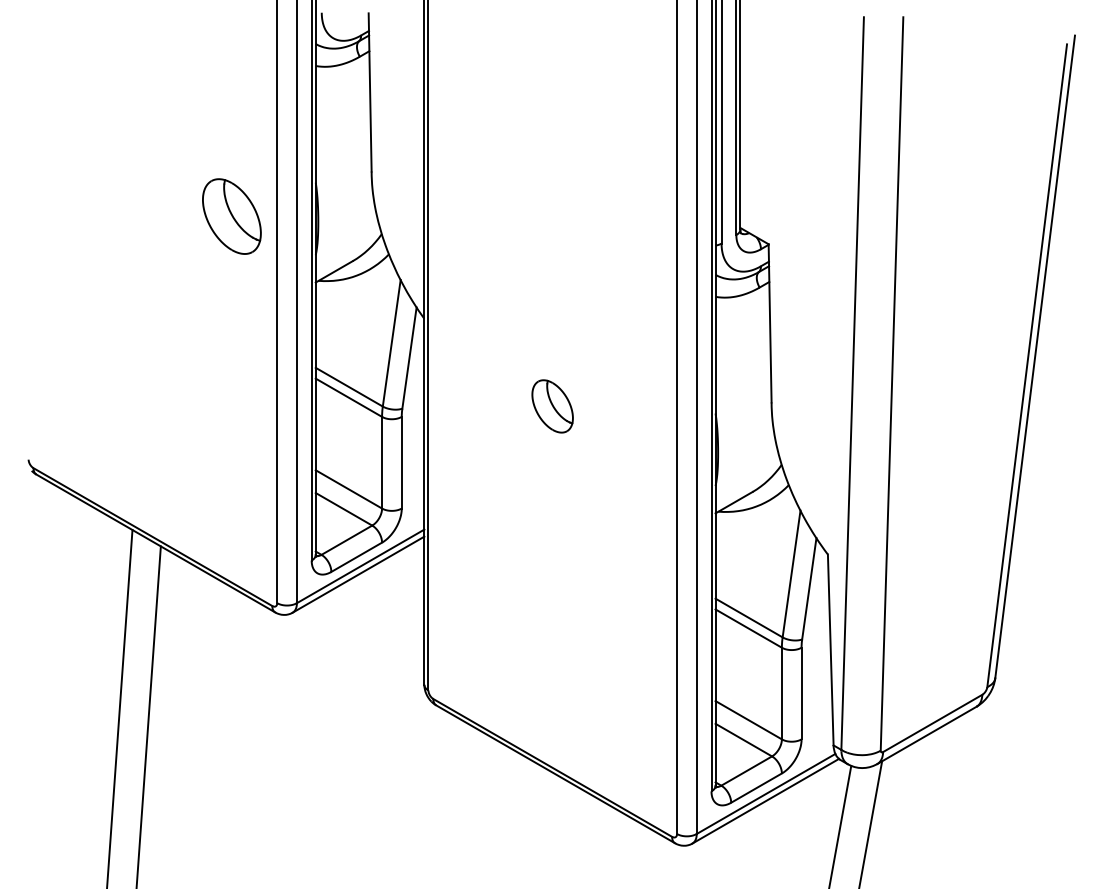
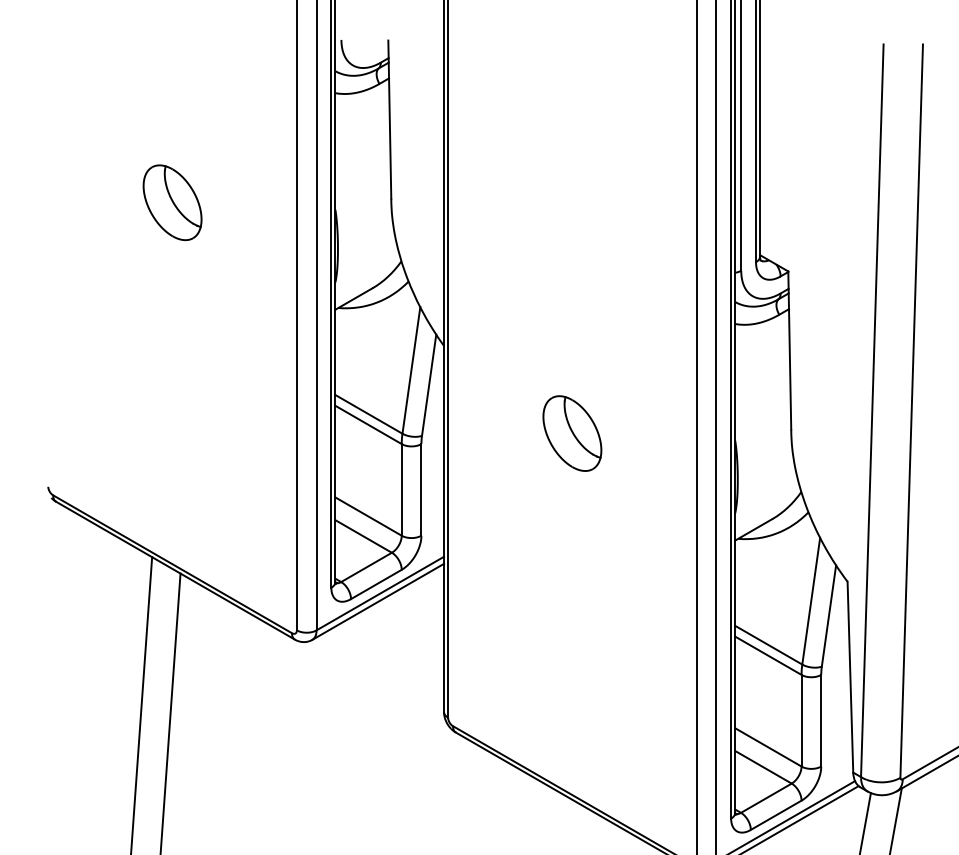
part: (231, 216) -> (172, 202), moved
part: (552, 406) -> (572, 433), size x1.43

